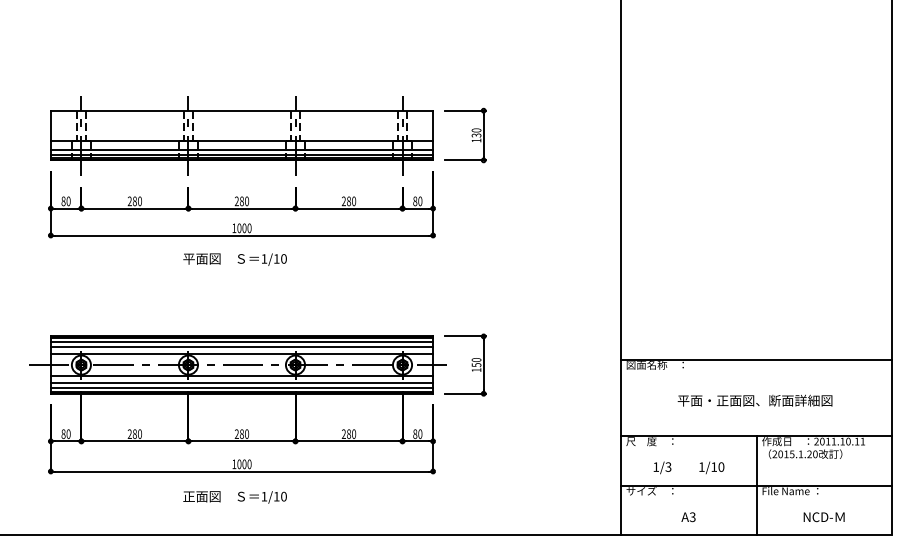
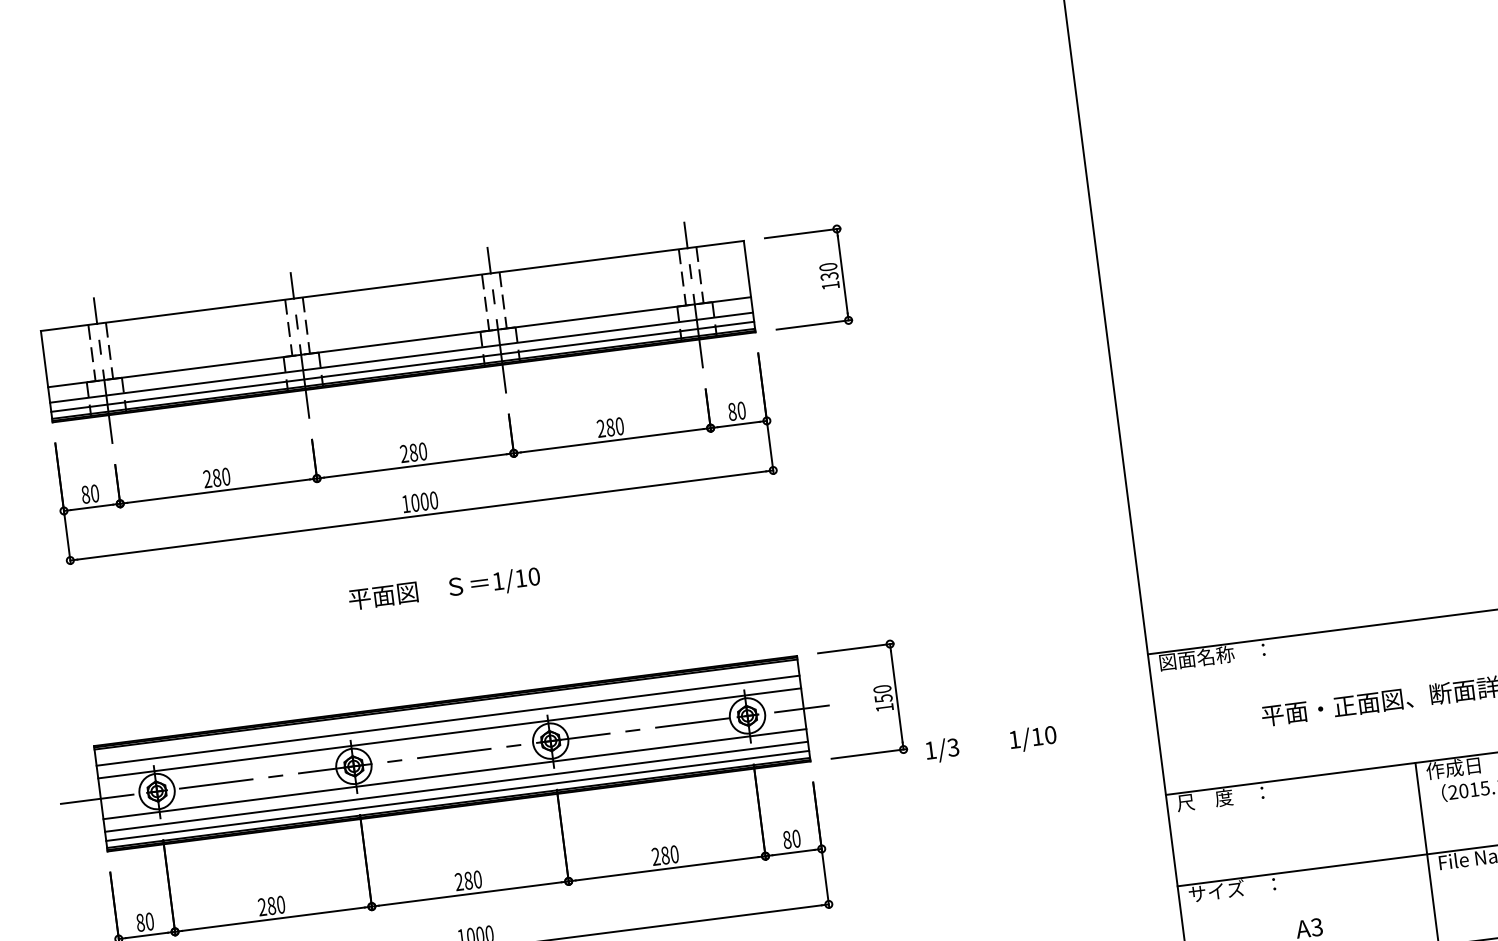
text: (234, 259) -> (443, 589), moved
line: (241, 342) -> (446, 712), removed
text: (688, 467) -> (990, 743), moved

